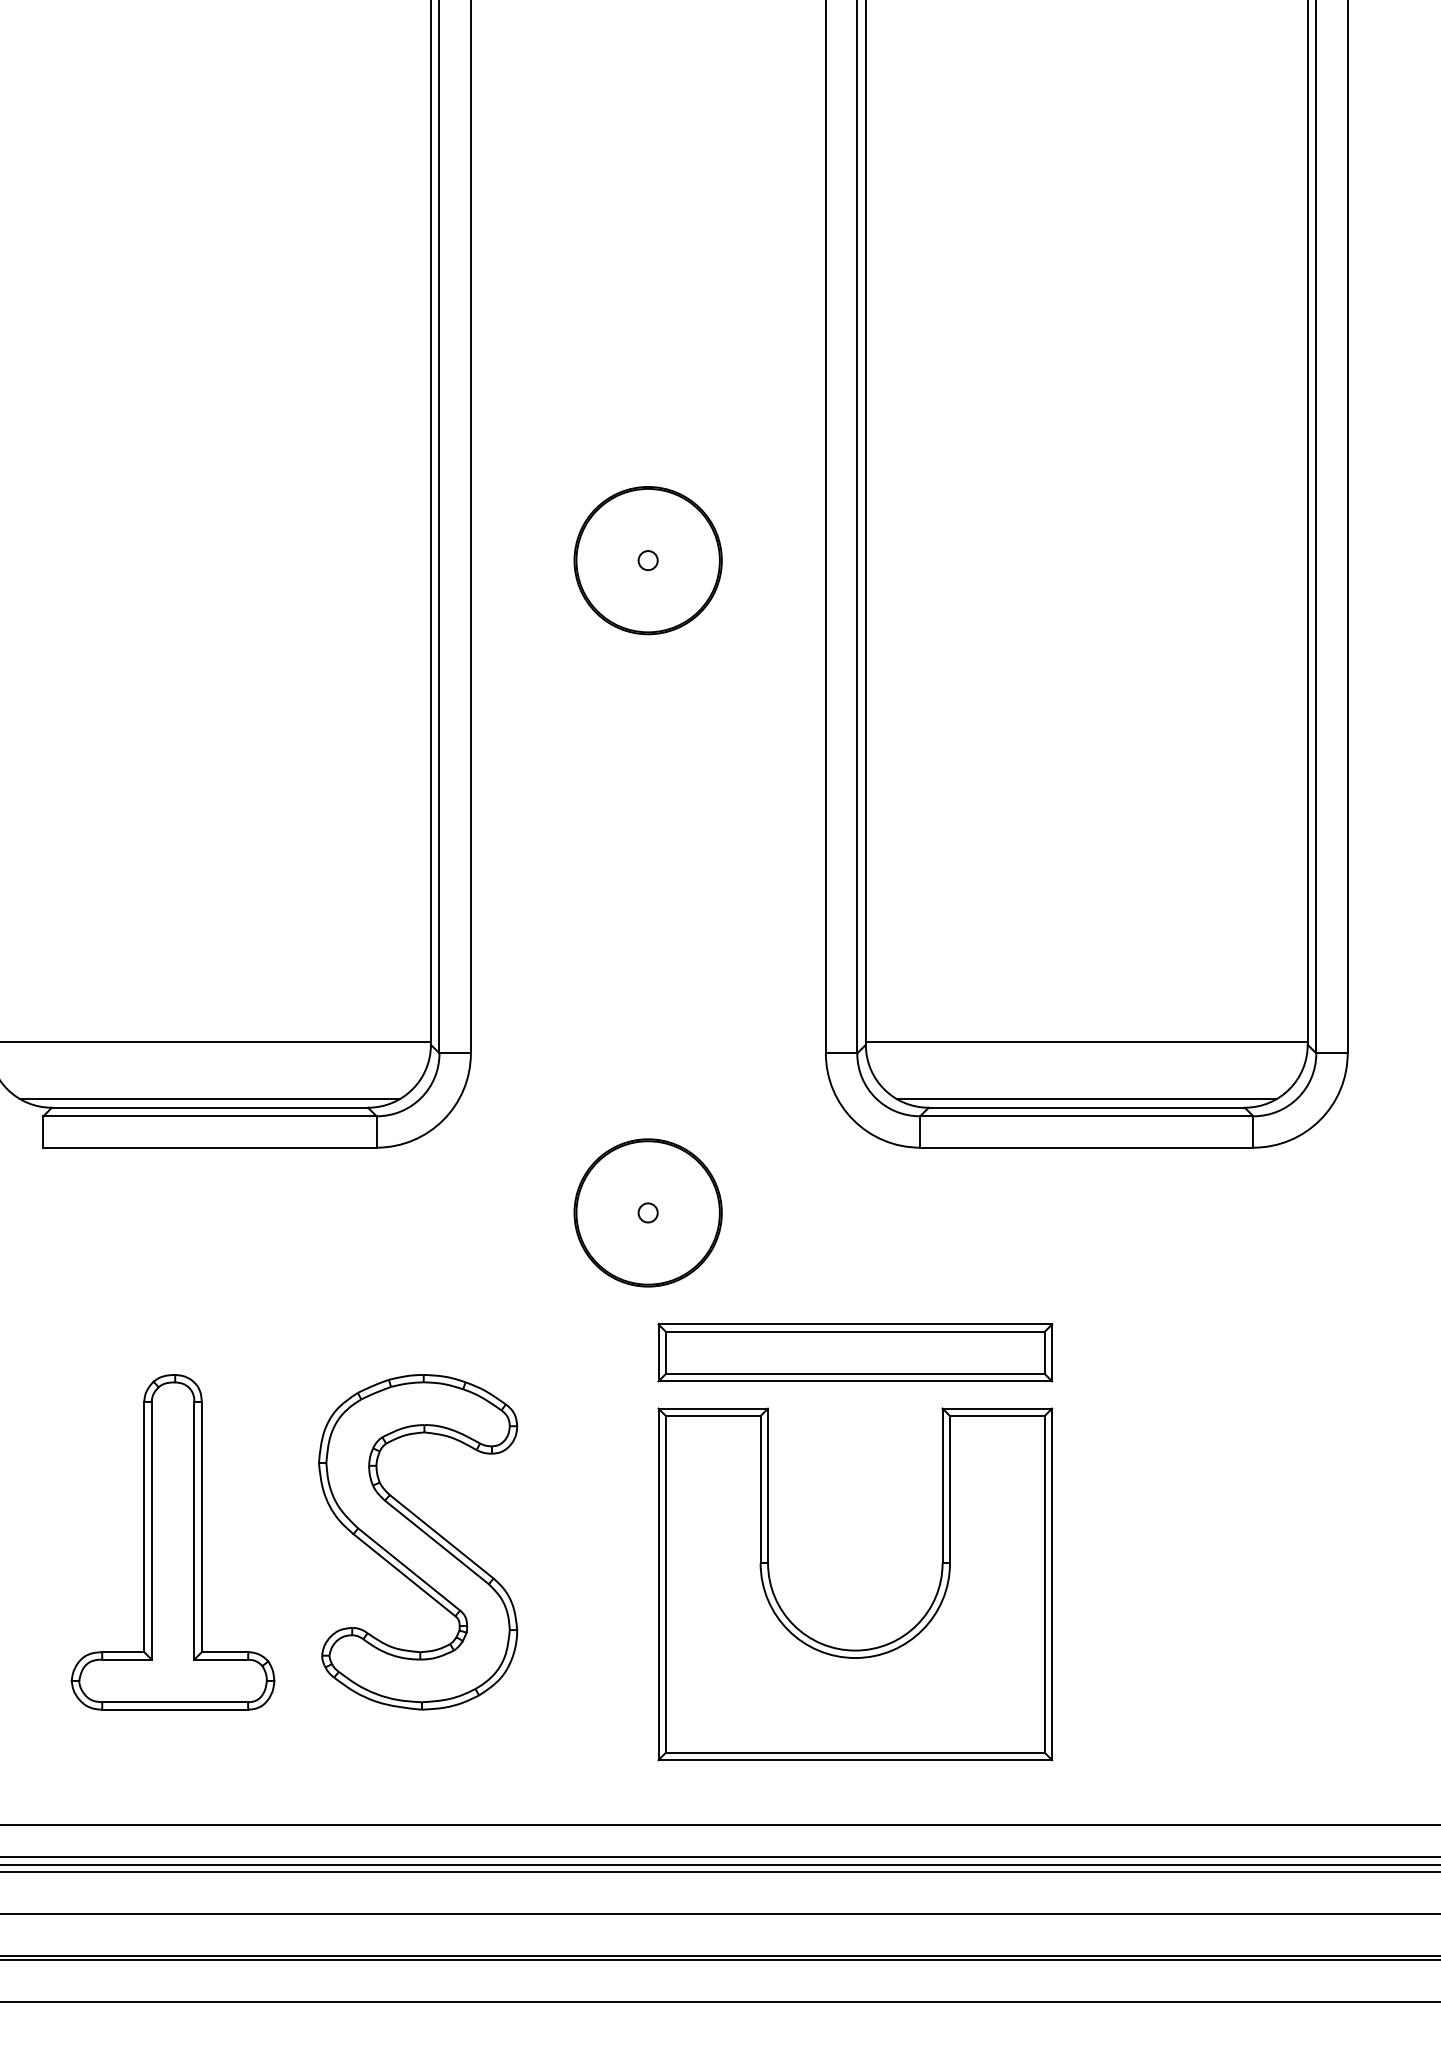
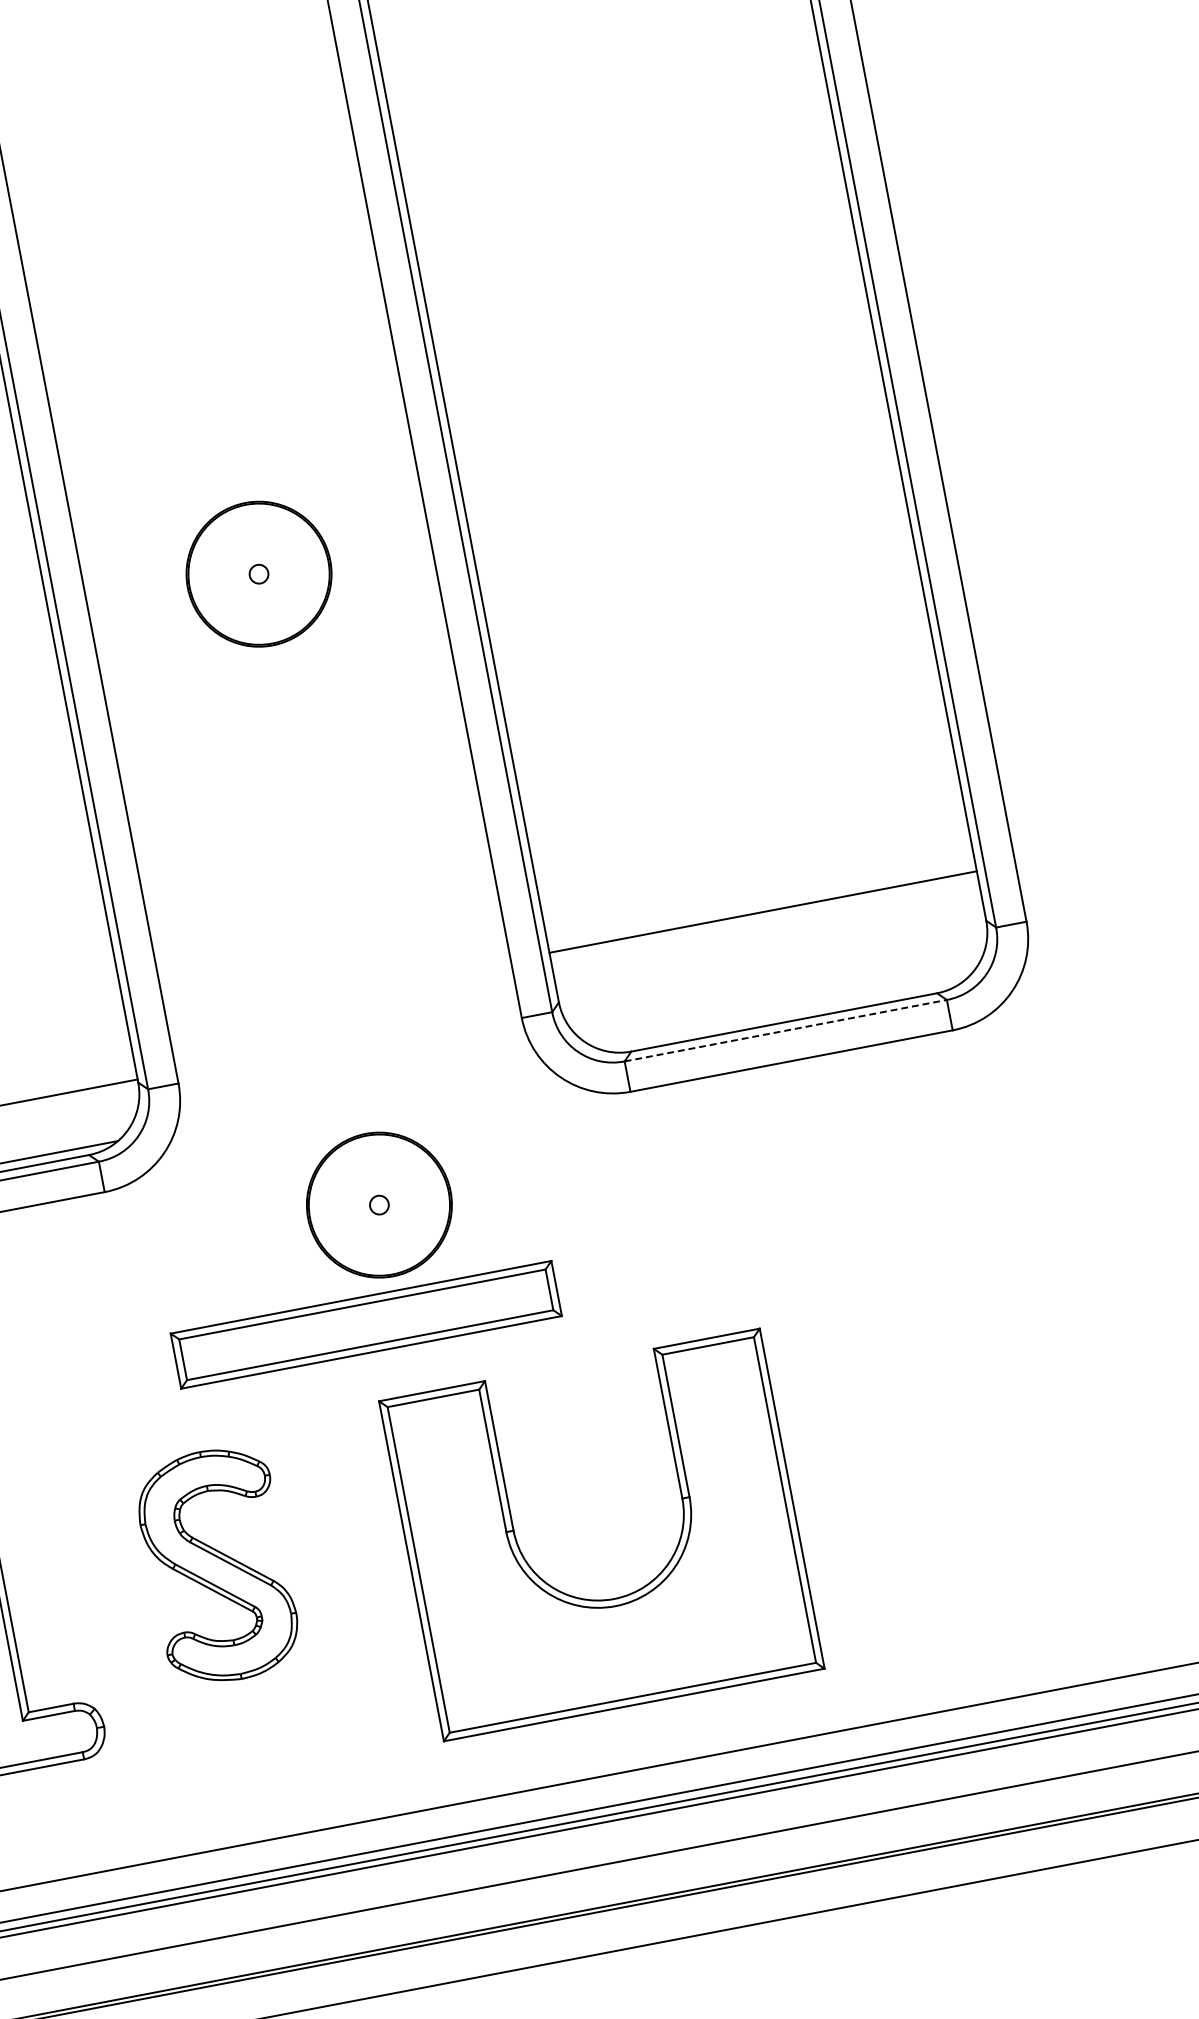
line: (1086, 1041) -> (762, 912), moved
line: (1086, 1099) -> (782, 1014), removed
line: (1086, 1116) -> (785, 1030), solid -> dashed
part: (855, 1352) -> (366, 1324), moved
part: (418, 1542) -> (218, 1566), size x0.7
part: (866, 1648) -> (624, 1594), moved

